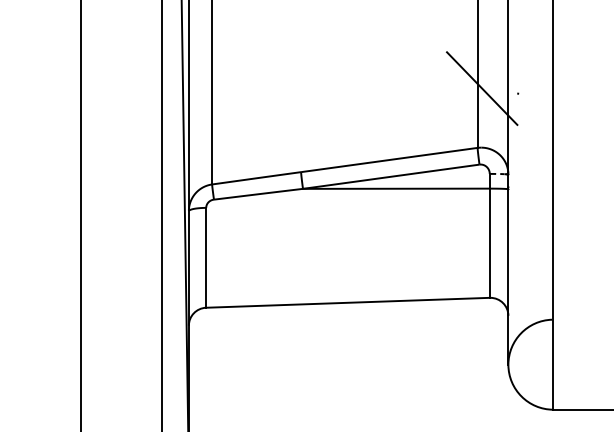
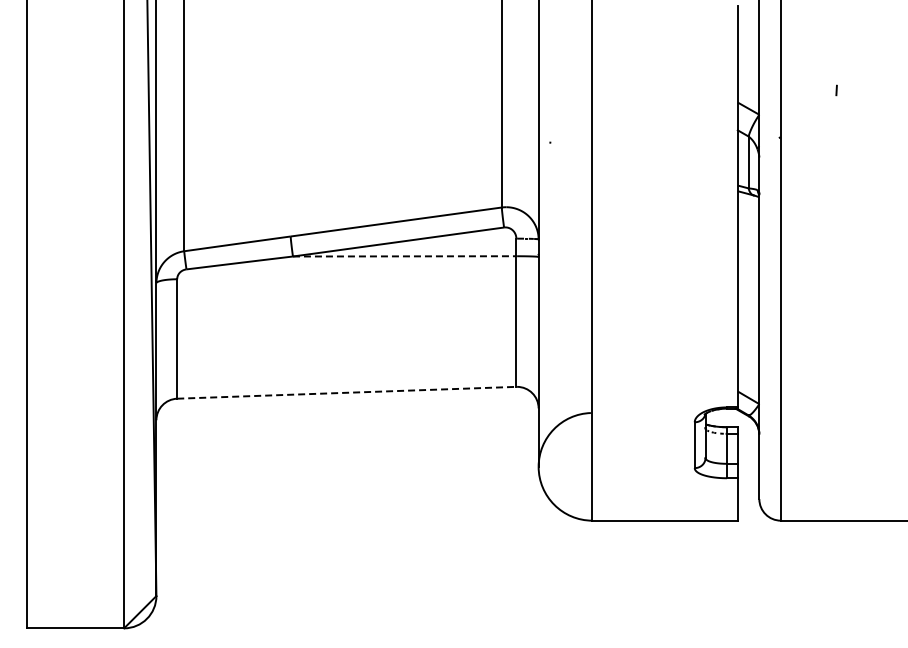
line: (482, 88) -> (507, 136), removed
line: (396, 188) -> (404, 256), solid -> dashed
line: (347, 302) -> (346, 392), solid -> dashed

